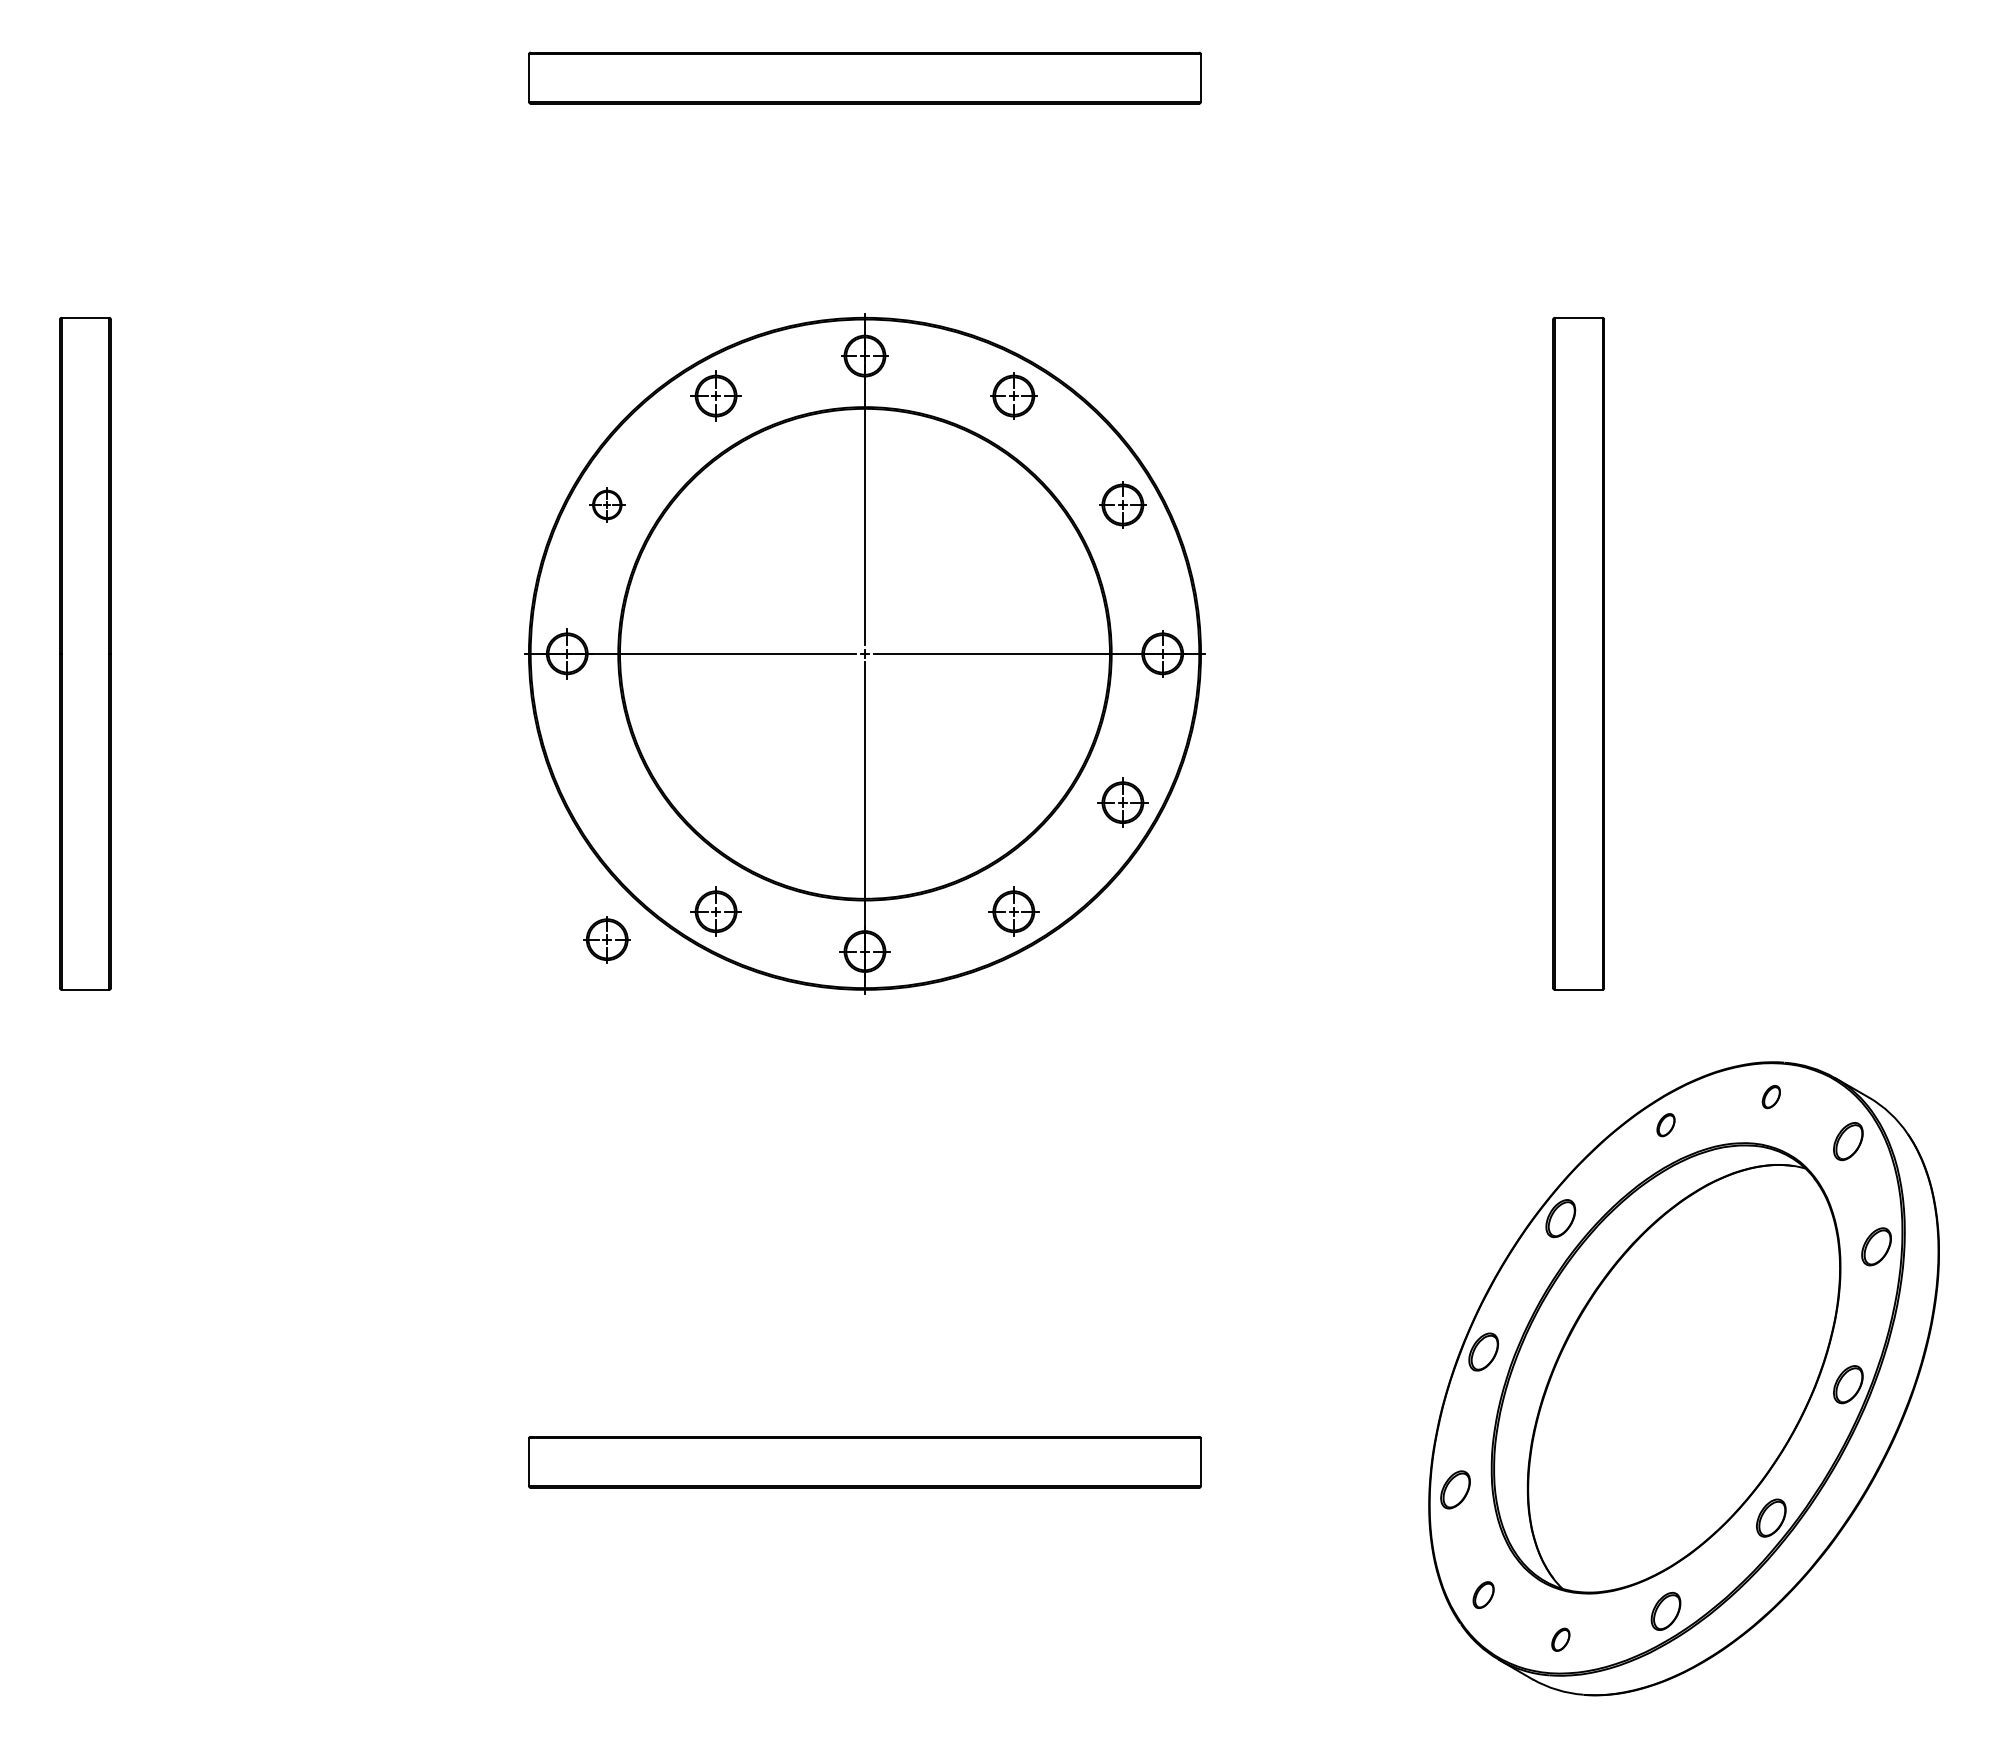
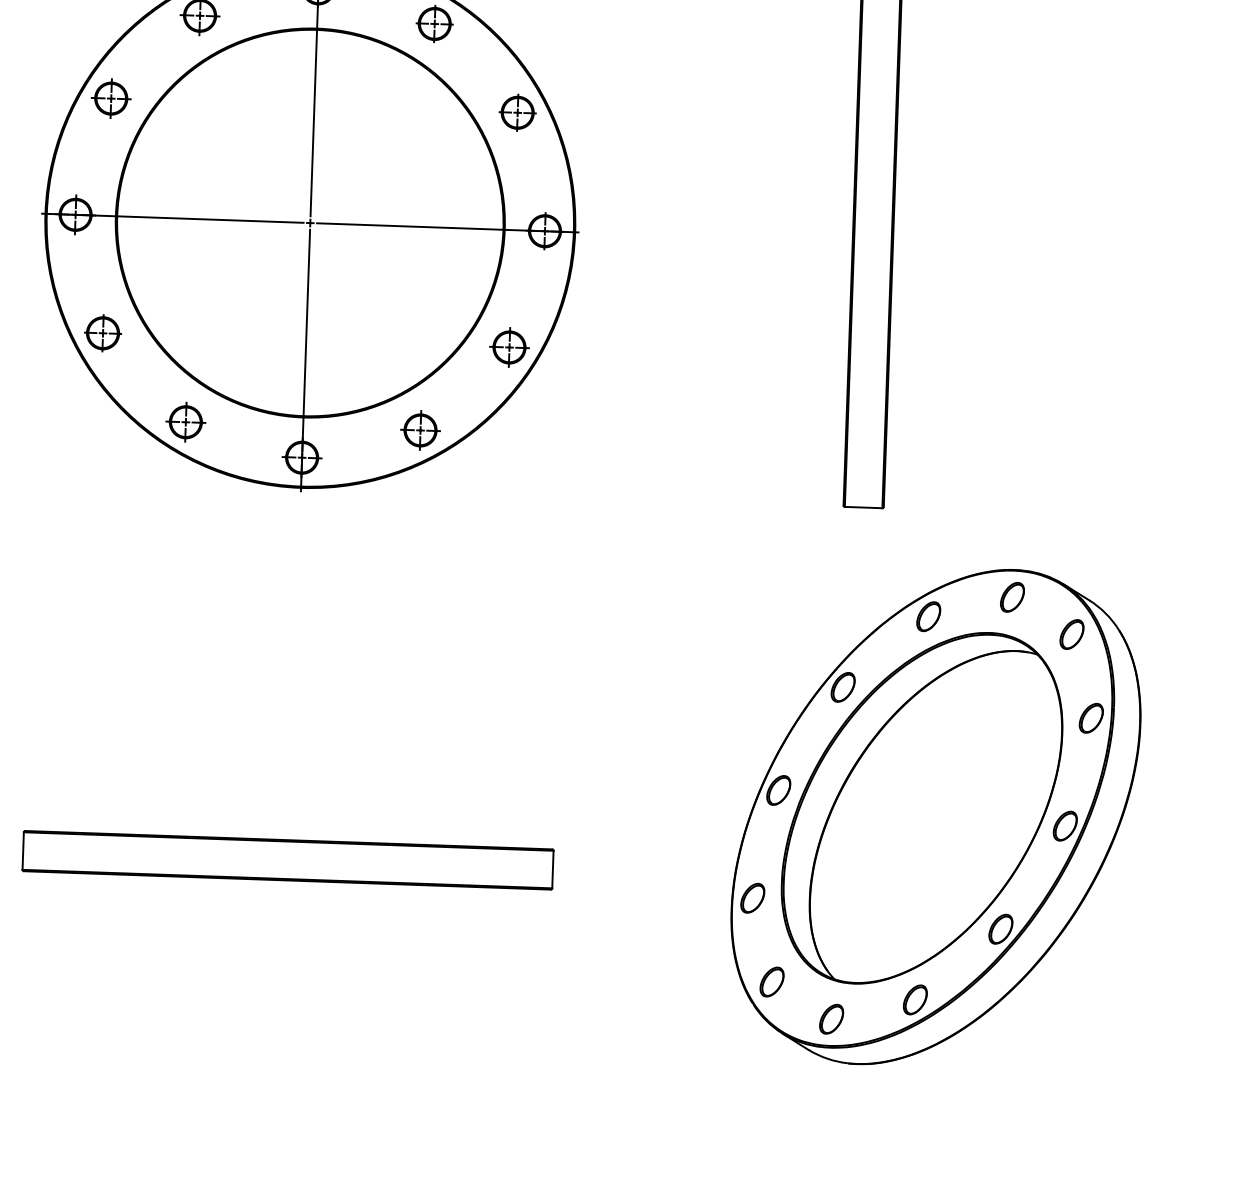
part: (607, 504) -> (111, 98), size x1.43
part: (606, 939) -> (102, 333), moved
part: (1771, 1096) -> (1012, 596), size x1.67
part: (1665, 1124) -> (928, 616), size x1.67
part: (1483, 1594) -> (771, 981), size x1.43
part: (1560, 1639) -> (831, 1019), size x1.67

